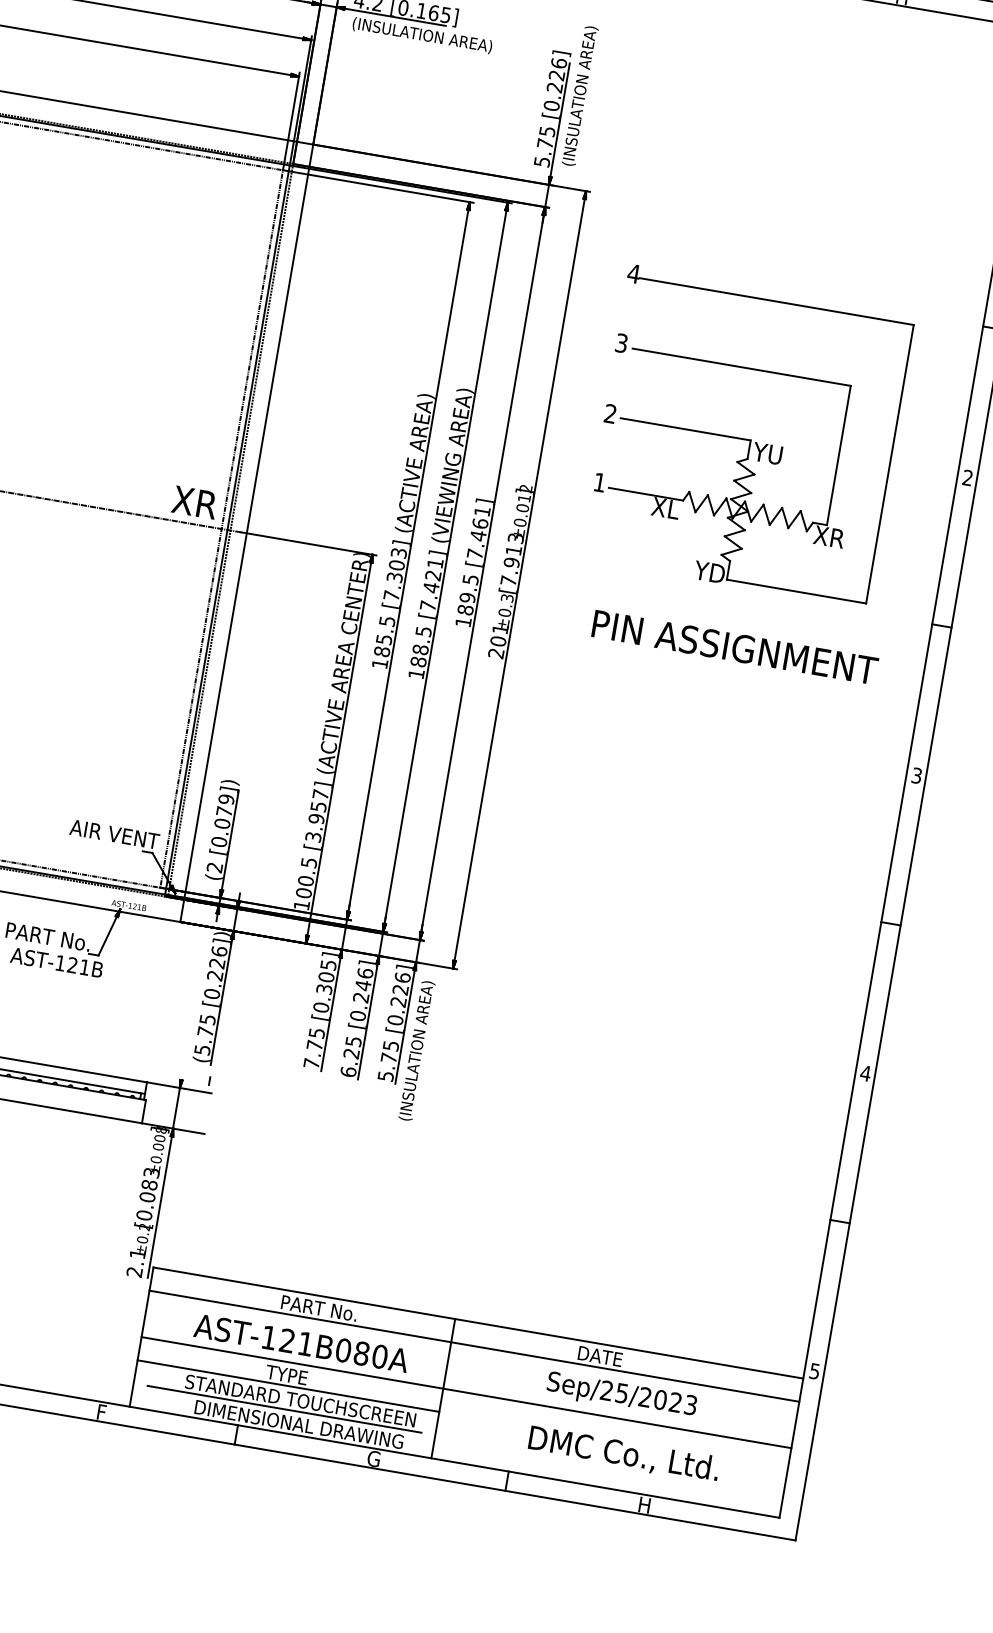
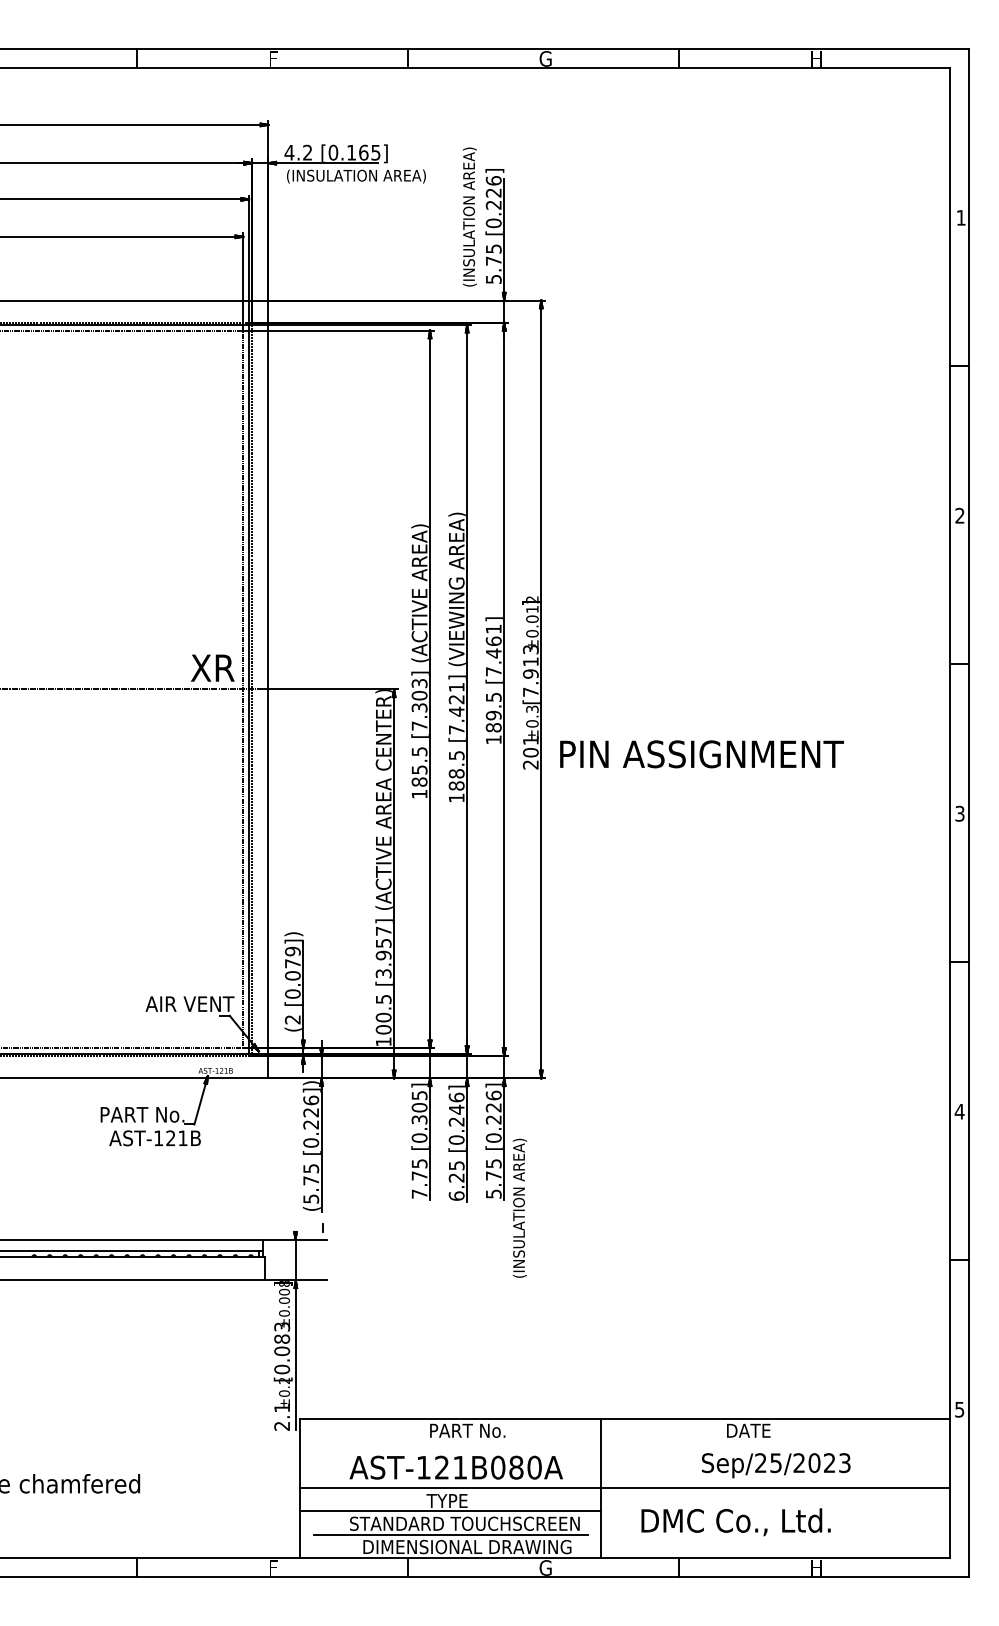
text: (580, 95) -> (469, 216), moved
part: (747, 435) -> (738, 511), removed
text: (734, 647) -> (701, 754), moved
text: (416, 1050) -> (519, 1207), moved
line: (474, 1345) -> (624, 1441), removed
text: (623, 1454) -> (735, 1522), moved

